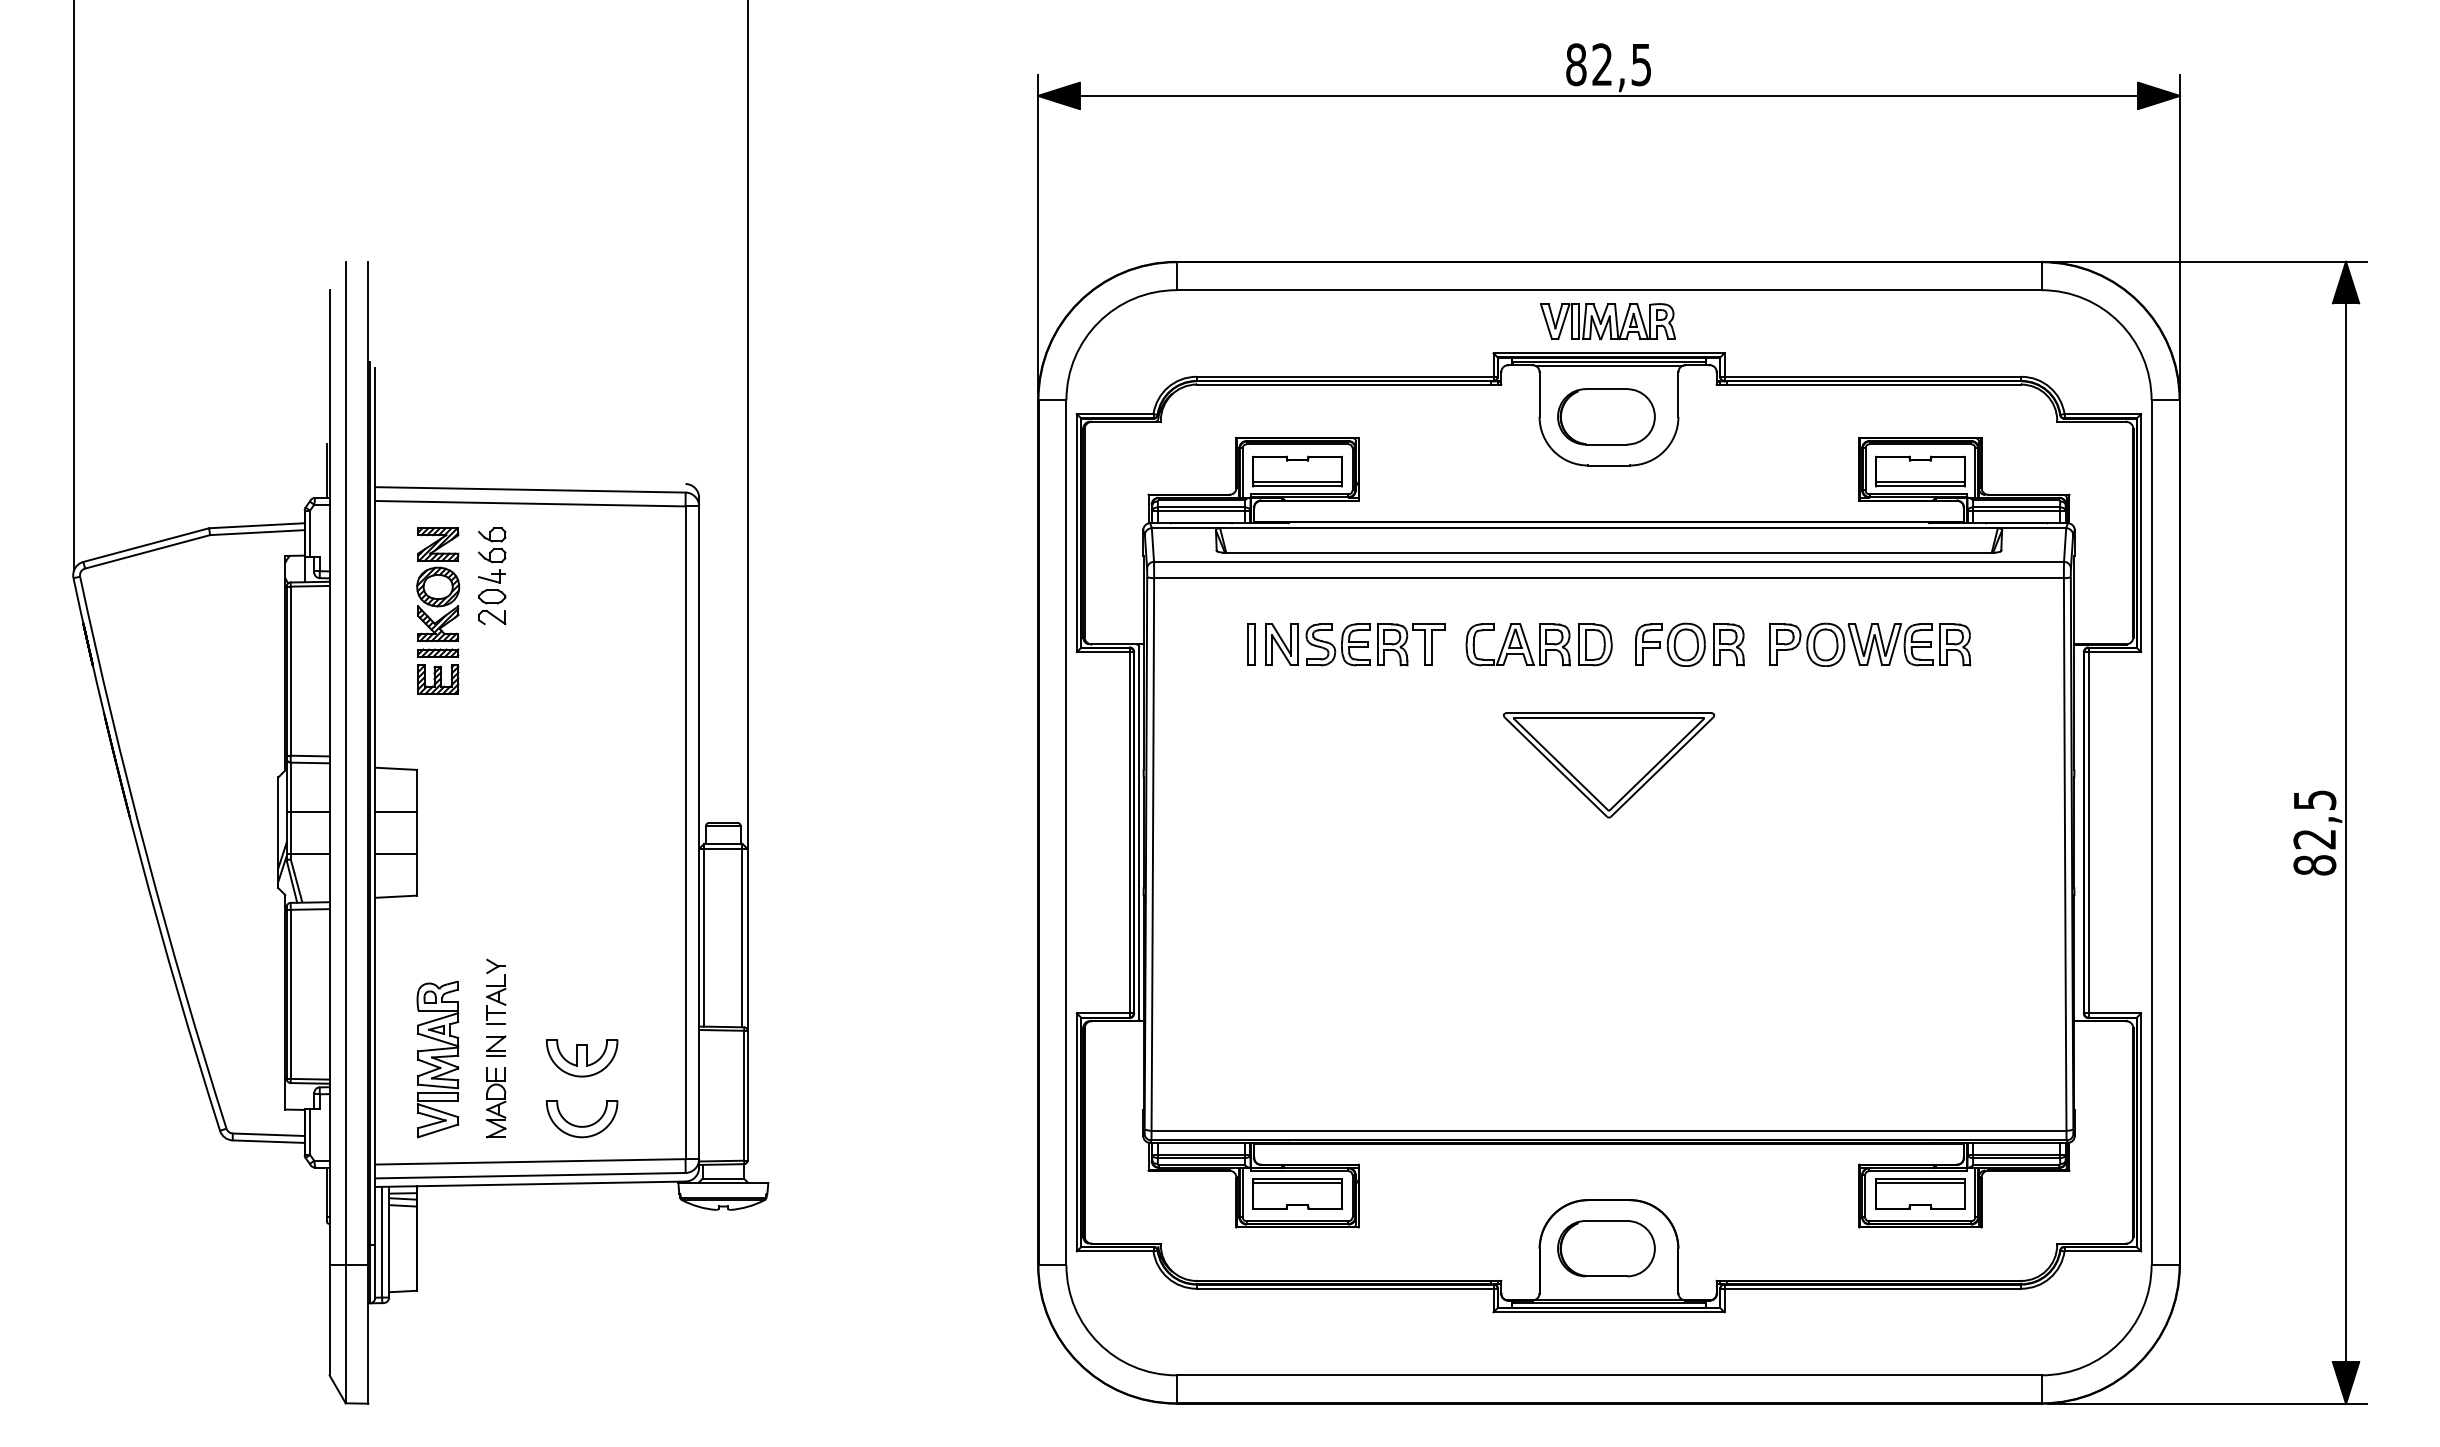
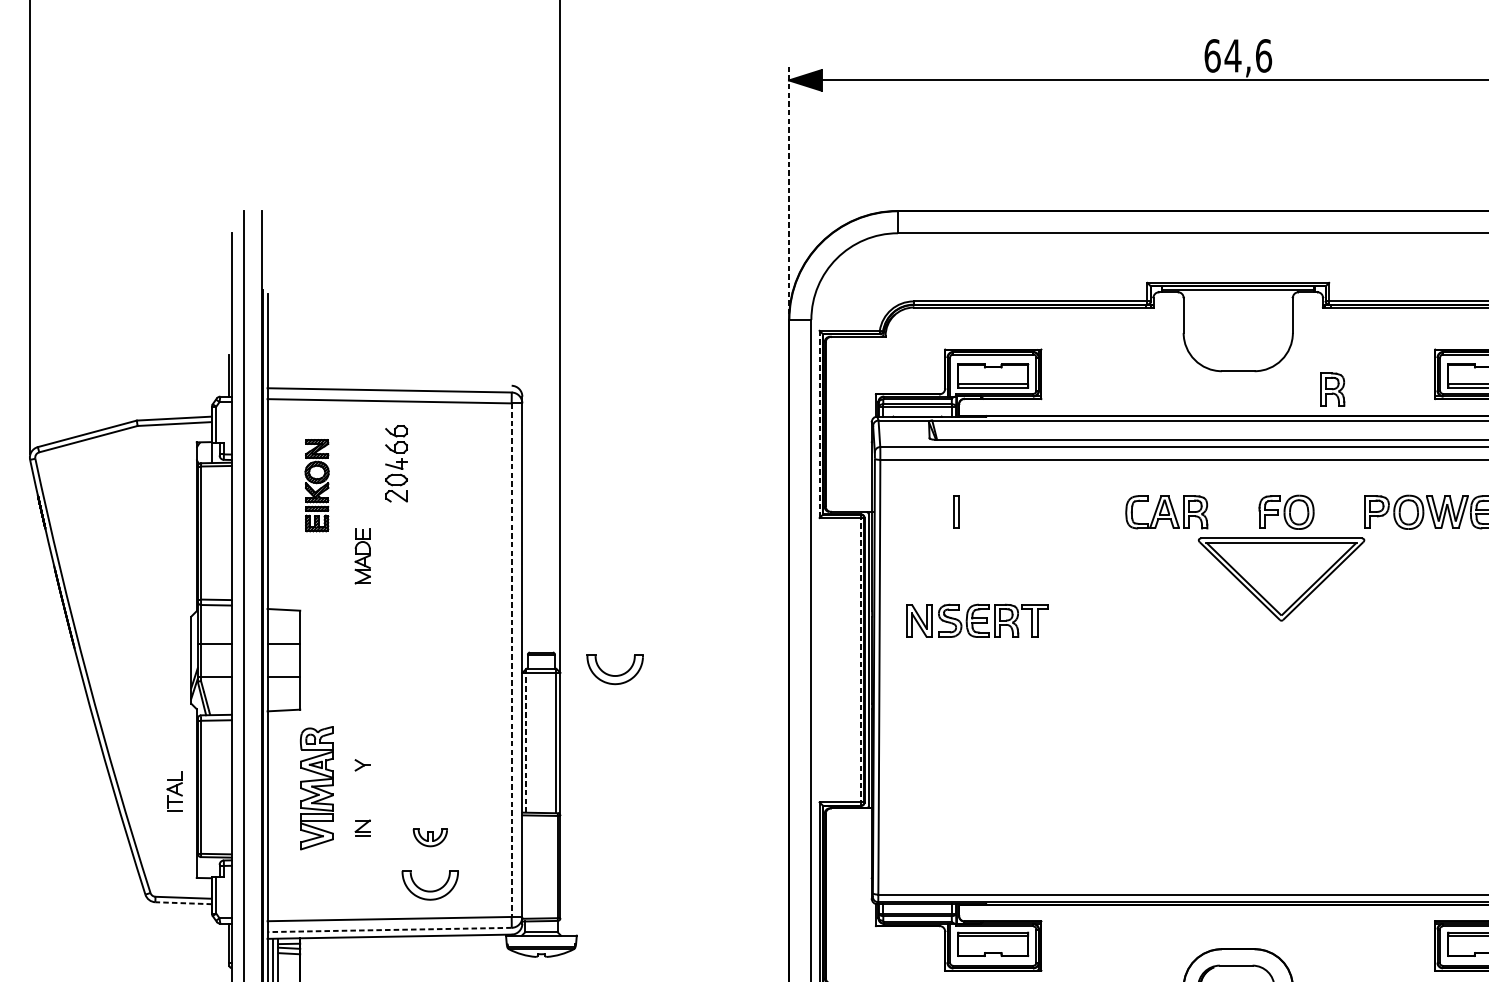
text: (1608, 64) -> (1237, 55), 82,5 -> 64,6
line: (1038, 233) -> (789, 188), solid -> dashed
part: (1607, 321) -> (1237, 257), removed
line: (1608, 365) -> (1237, 292), removed
part: (1606, 416) -> (1236, 332), removed
line: (1076, 533) -> (819, 424), solid -> dashed
part: (492, 576) -> (396, 464), moved
part: (438, 610) -> (317, 485), size x0.7
part: (1355, 644) -> (977, 620), moved
part: (1595, 644) -> (1227, 512), removed
part: (1728, 644) -> (1332, 389), moved
part: (1609, 765) -> (1281, 579), moved
line: (1129, 832) -> (860, 659), solid -> dashed
line: (685, 833) -> (511, 660), solid -> dashed
part: (818, 851) -> (616, 674), added
line: (704, 934) -> (526, 740), solid -> dashed
part: (496, 999) -> (174, 791), moved
part: (582, 1058) -> (430, 837), size x0.6
part: (437, 1059) -> (316, 788), moved
part: (496, 1102) -> (362, 556), moved
line: (268, 1141) -> (183, 903), solid -> dashed
line: (529, 1175) -> (388, 929), solid -> dashed

